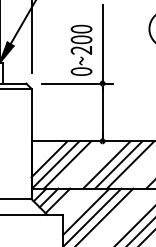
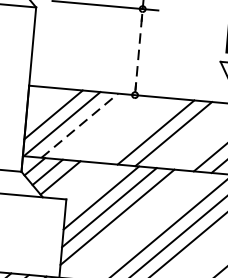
line: (102, 115) -> (138, 56), solid -> dashed
line: (68, 164) -> (81, 125), solid -> dashed
line: (107, 164) -> (139, 130), removed

